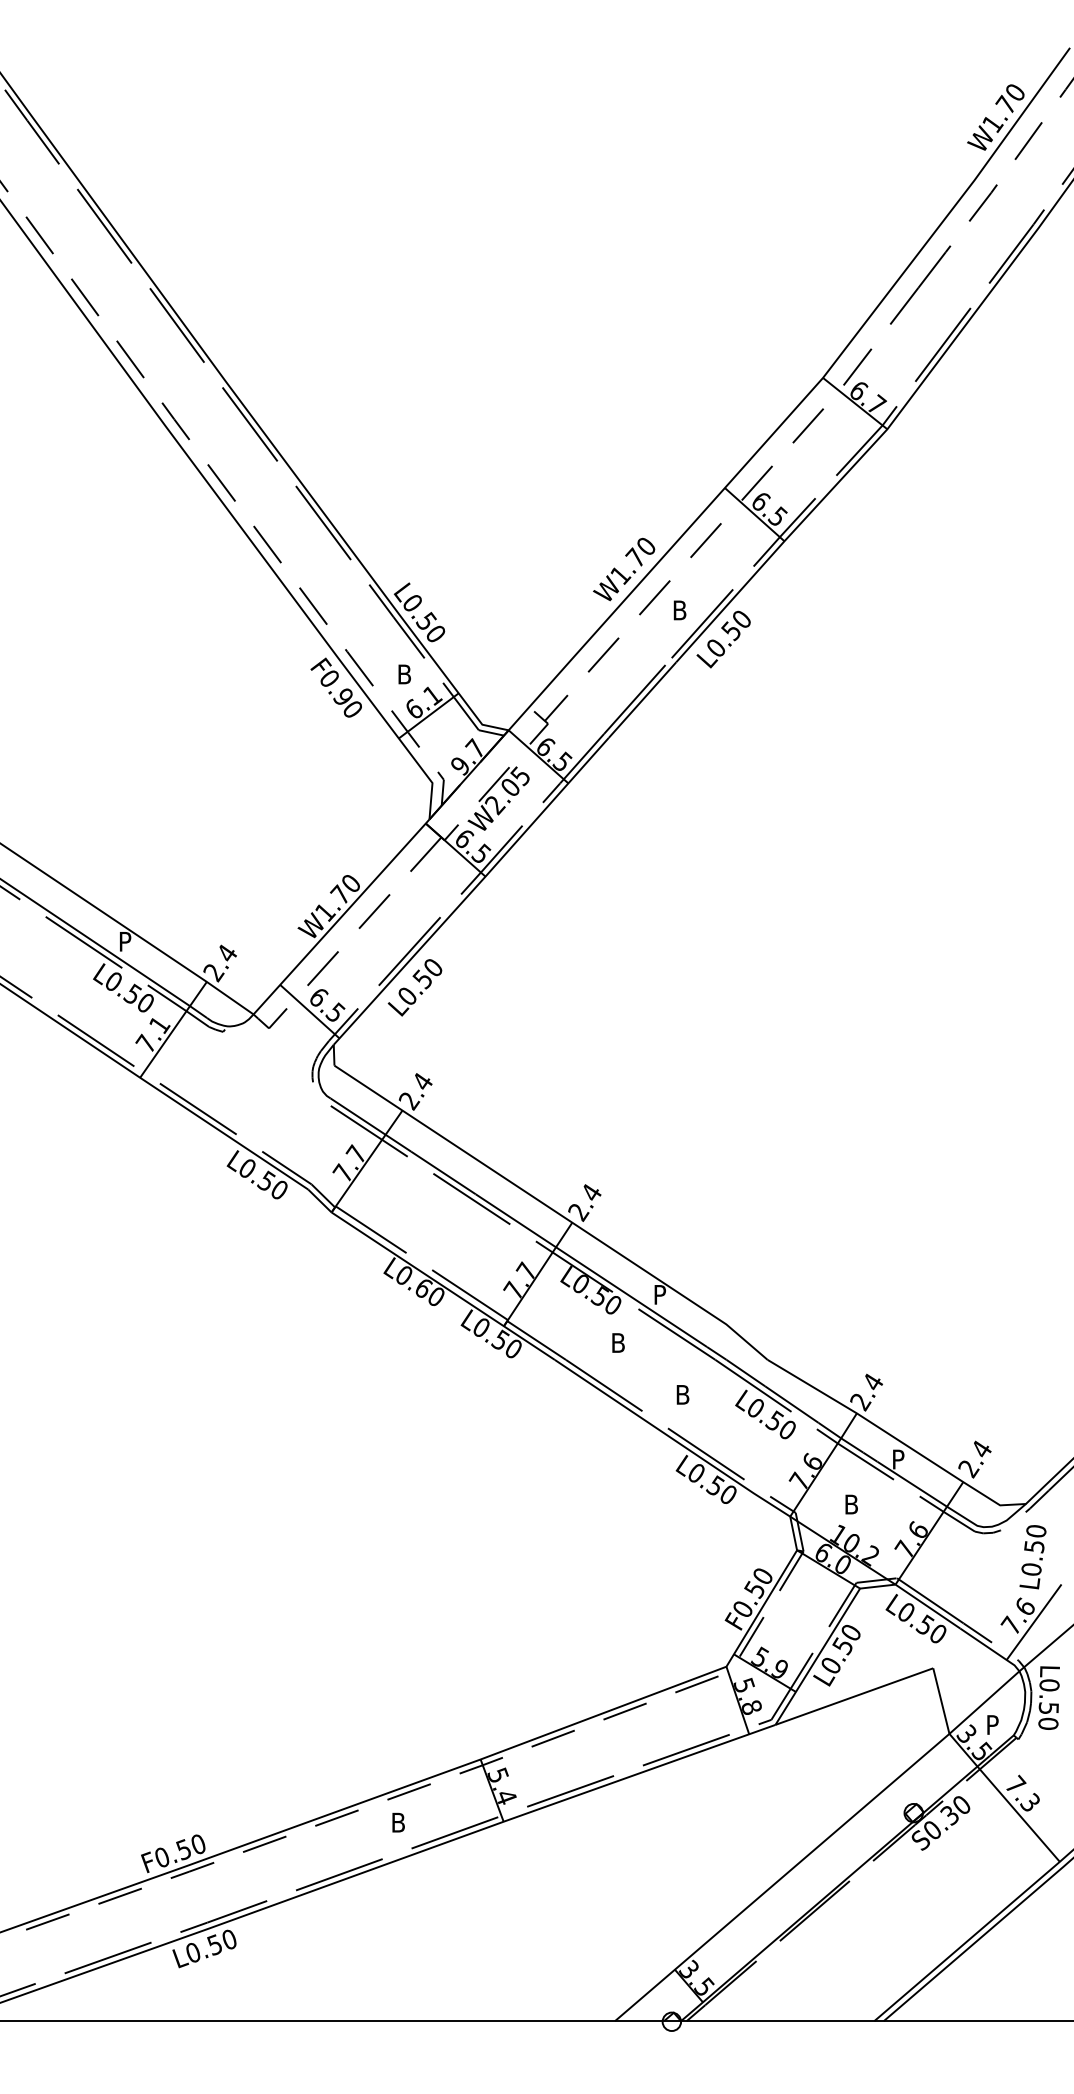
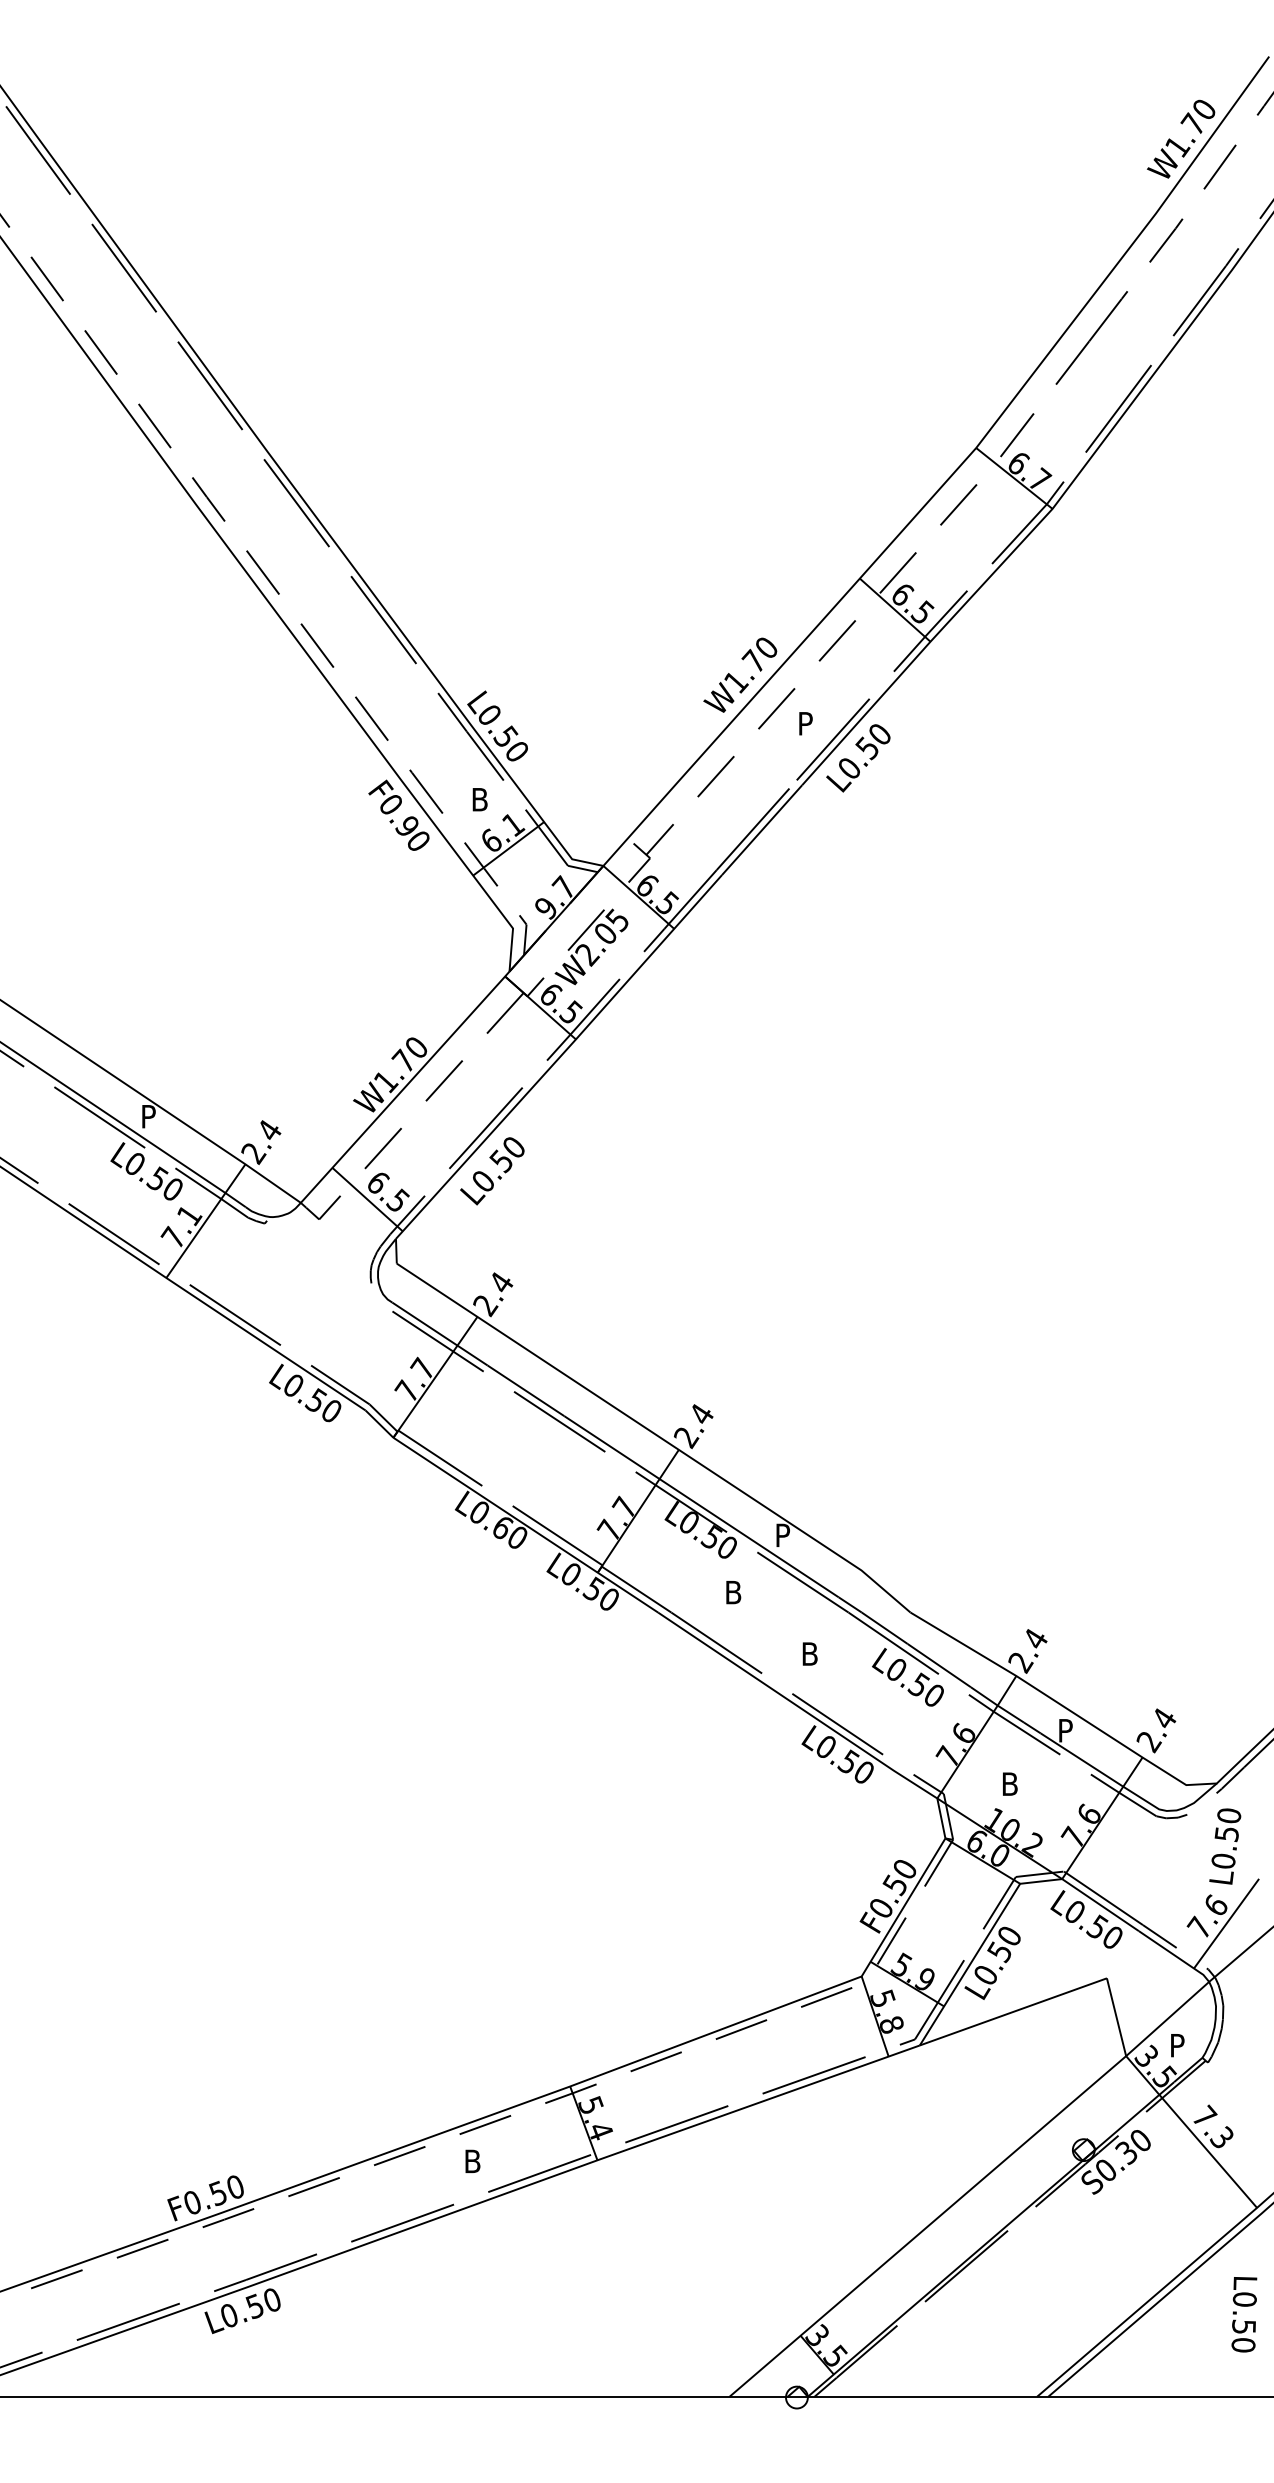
text: (681, 610) -> (808, 723), B -> P
text: (1049, 1697) -> (1244, 2314), moved

